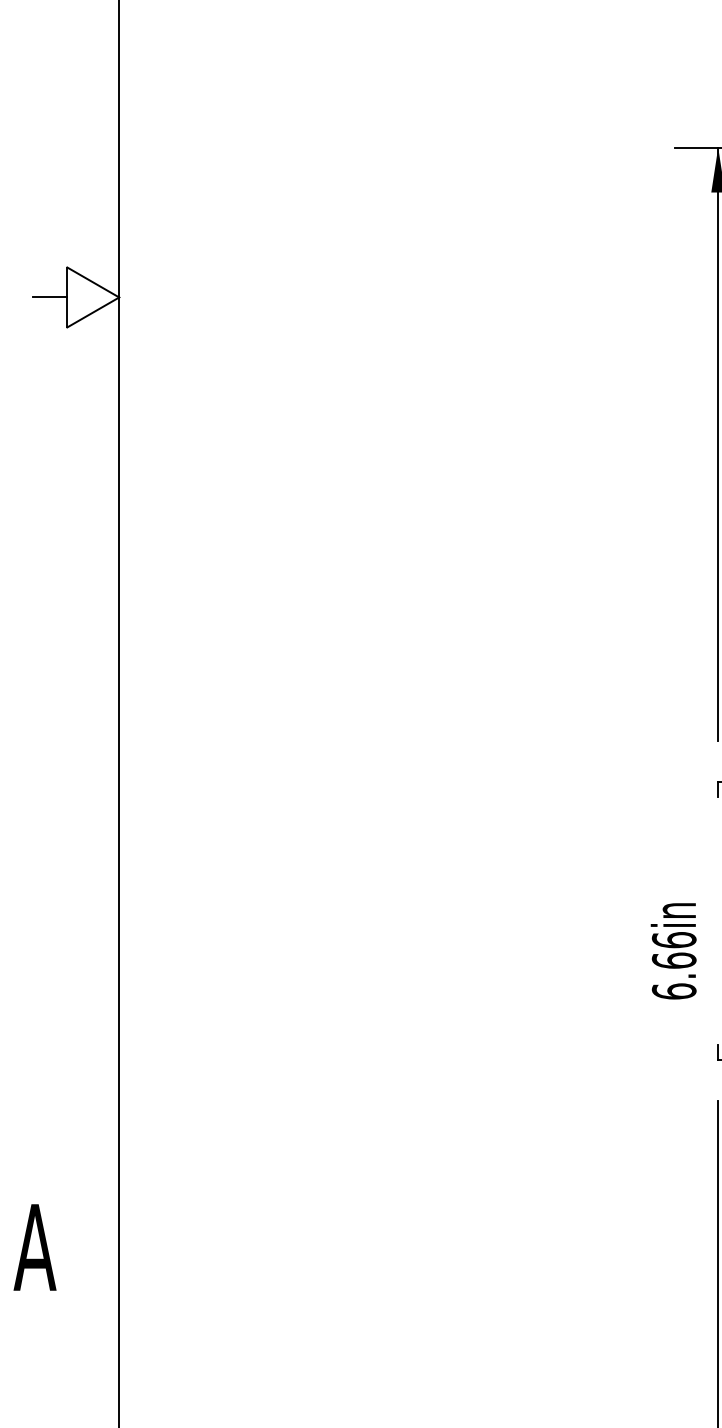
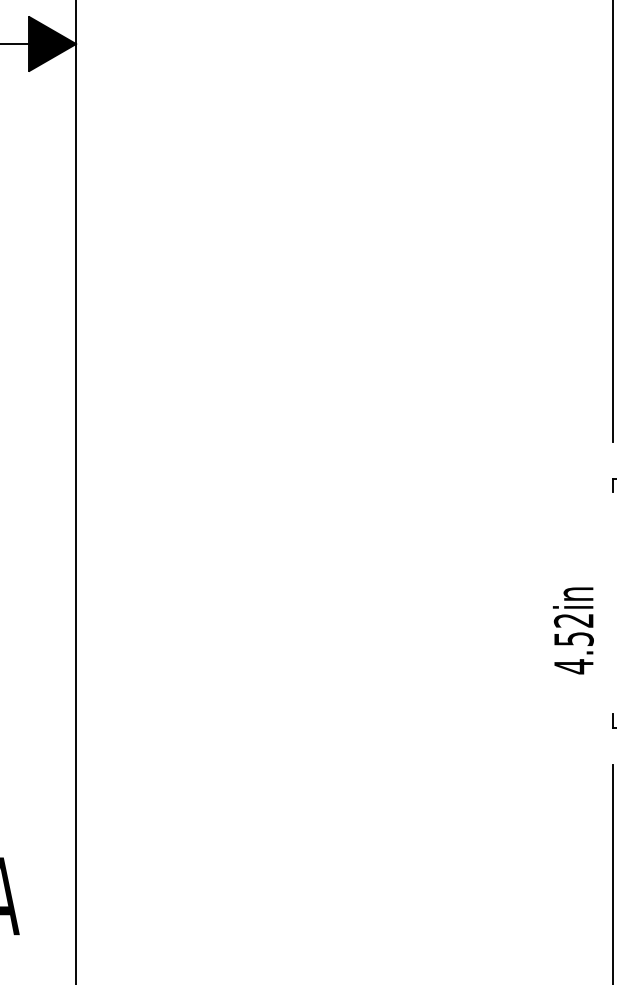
fill: (93, 297) -> (52, 44), added
text: (673, 966) -> (573, 644), 6.66in -> 4.52in

